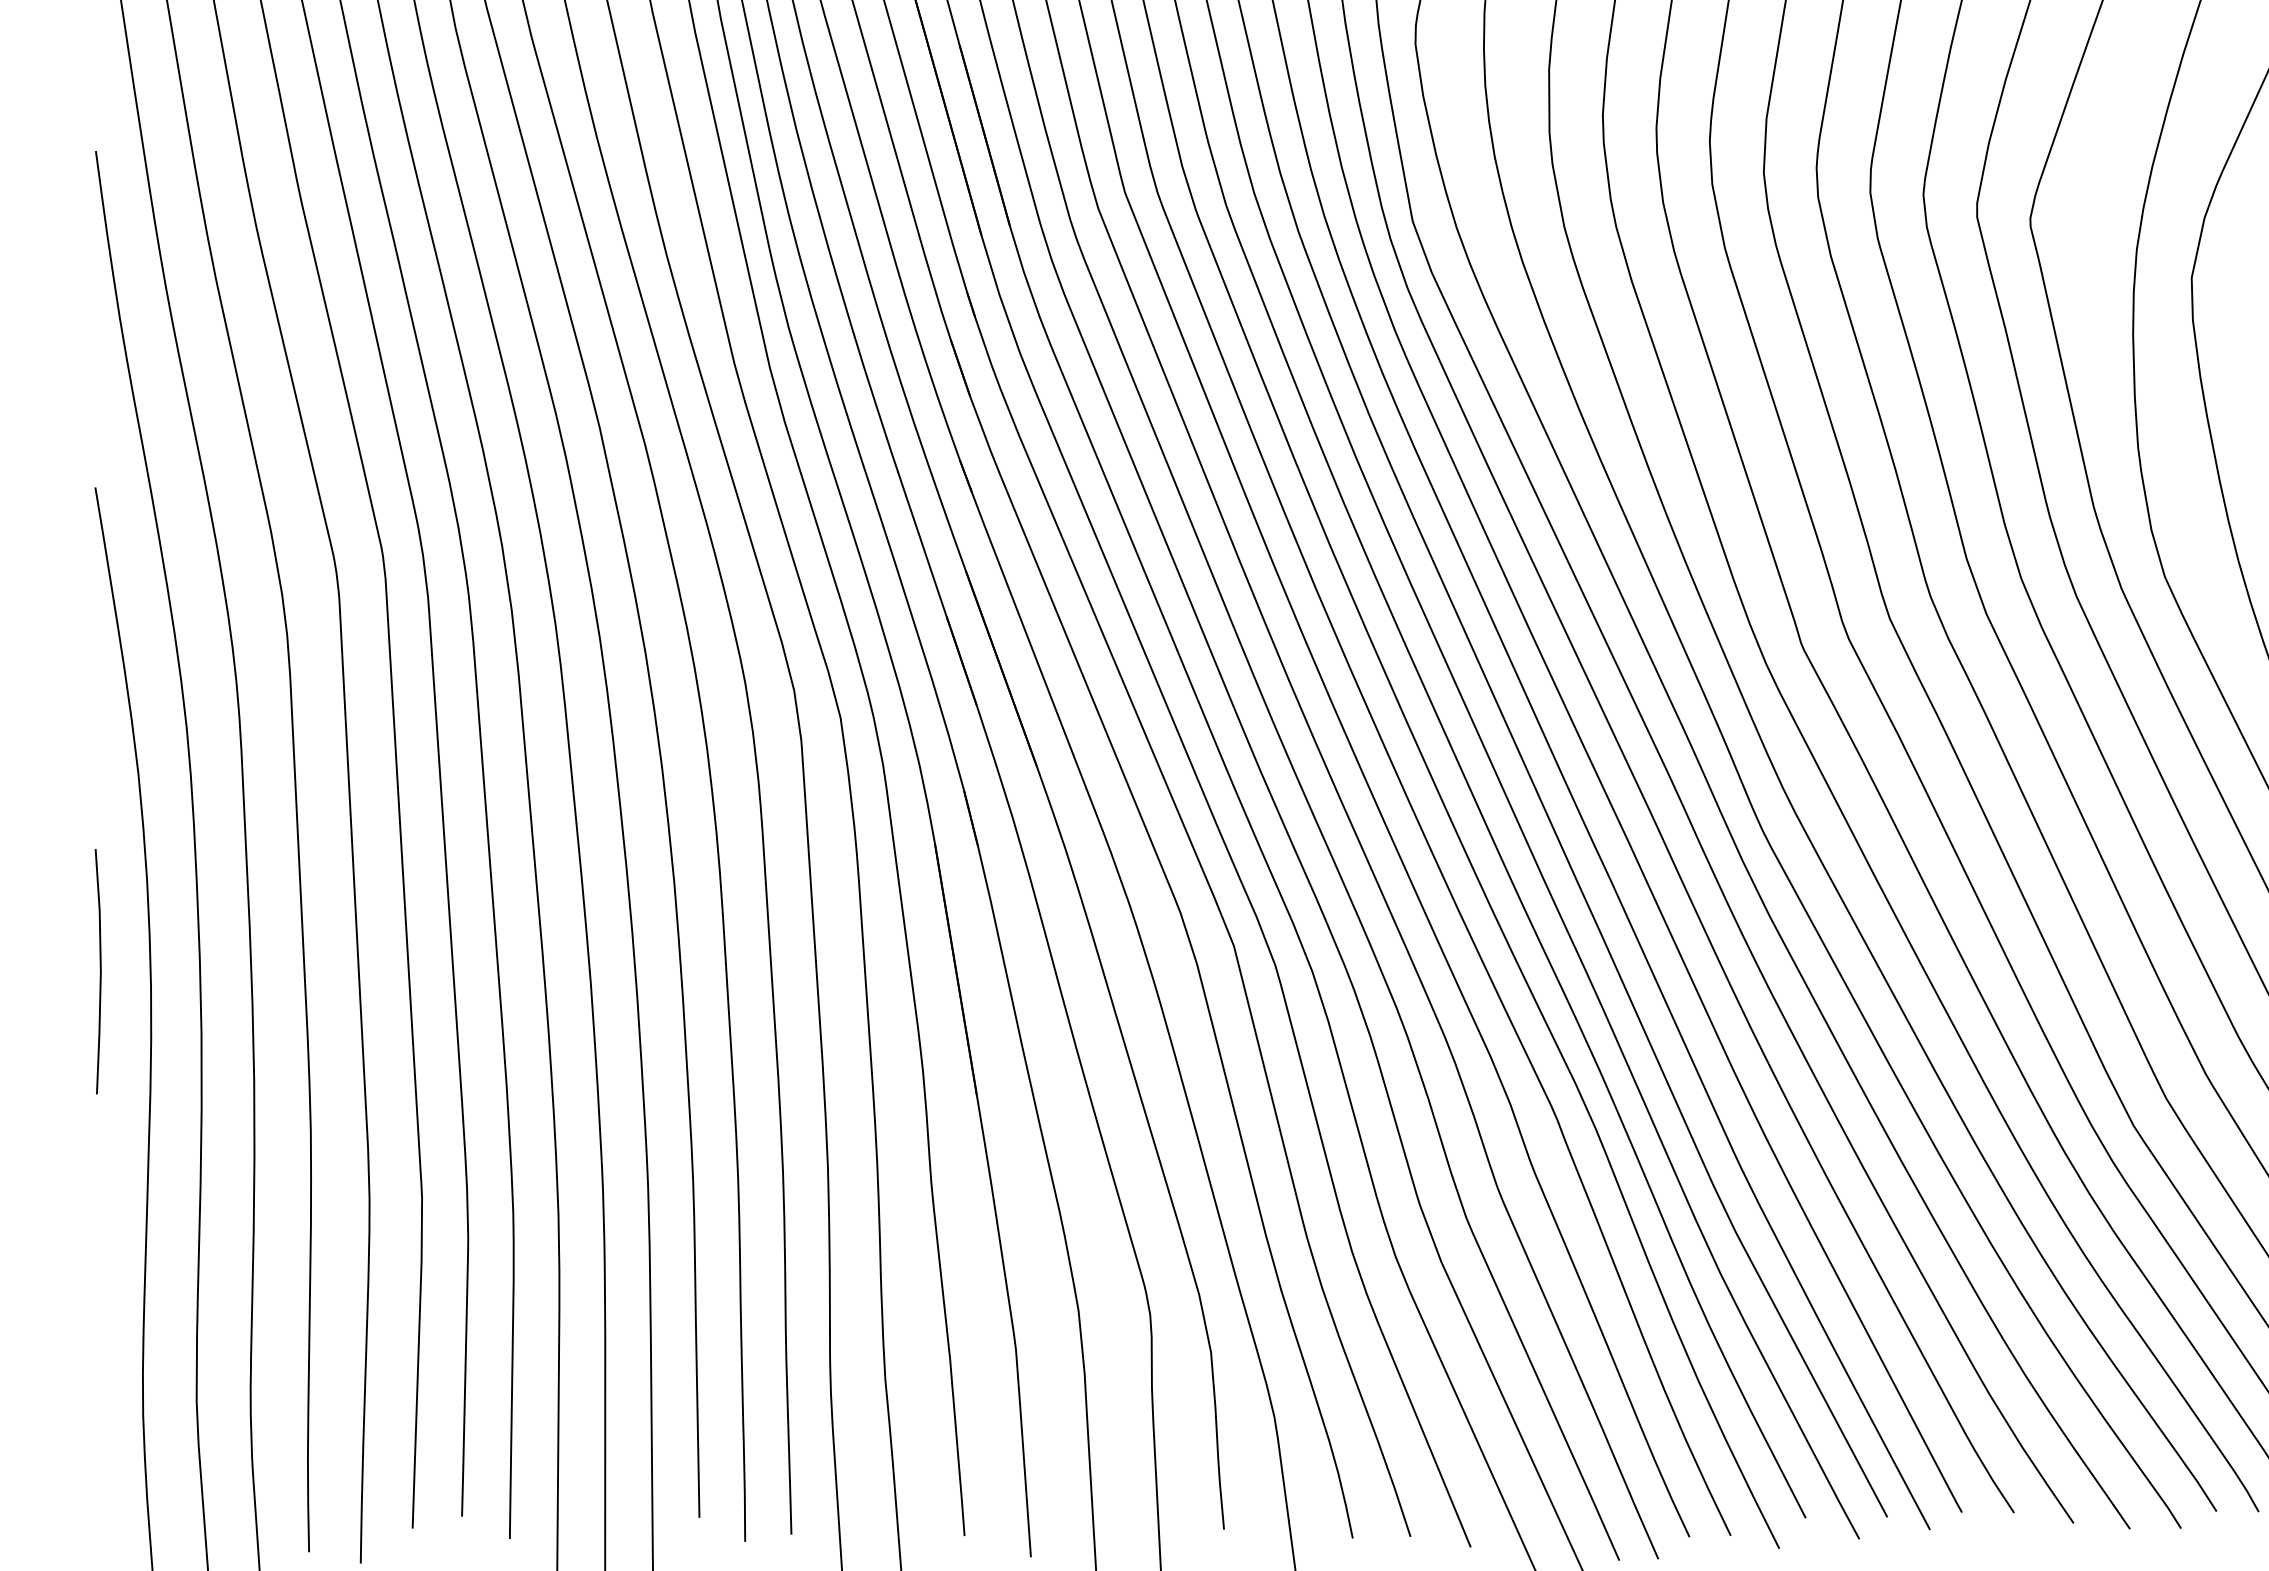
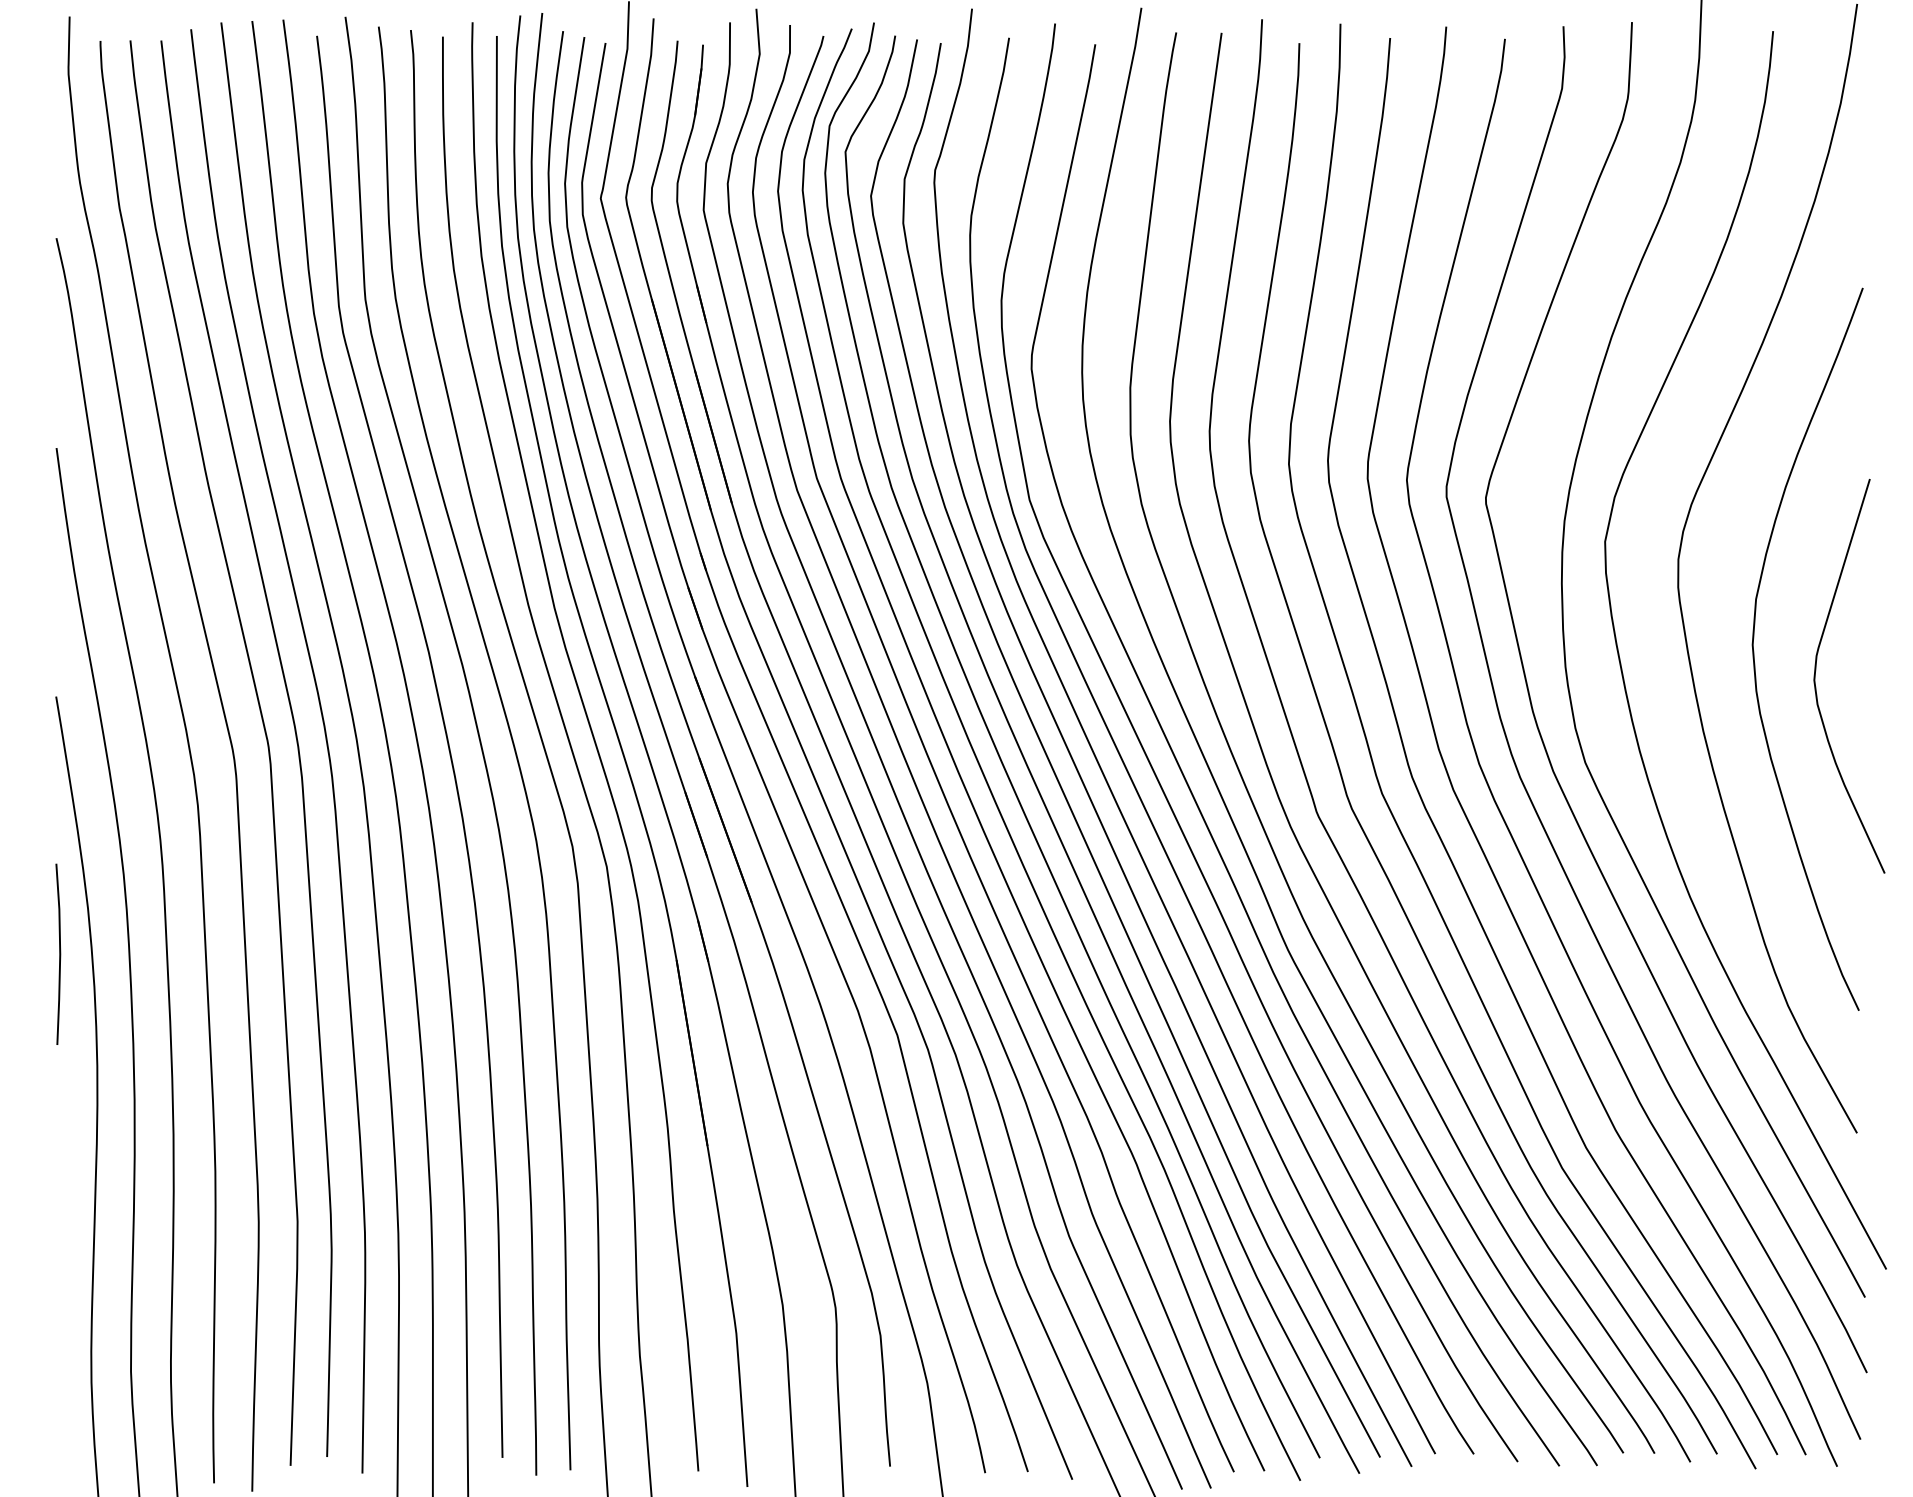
line: (99, 970) -> (59, 953), moved

